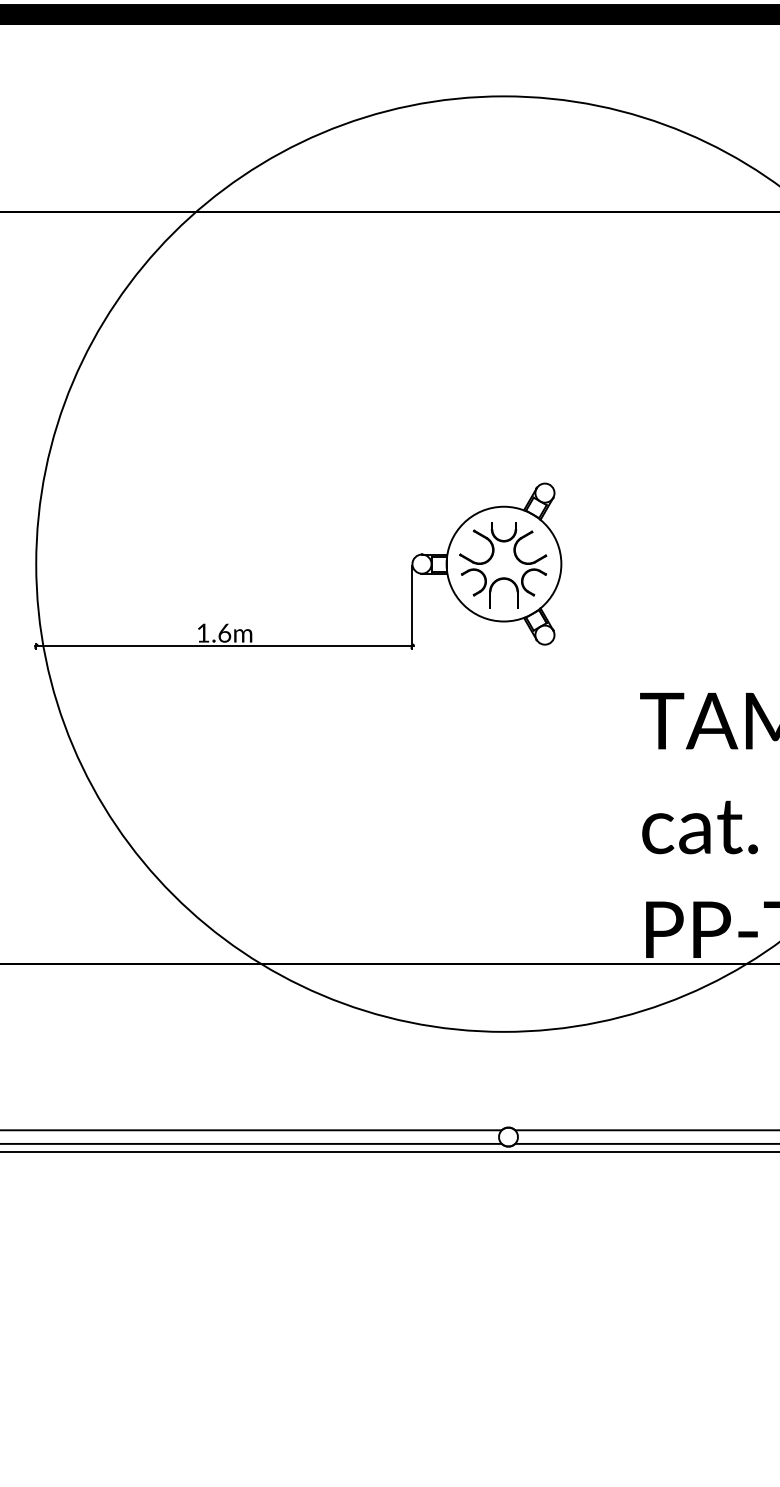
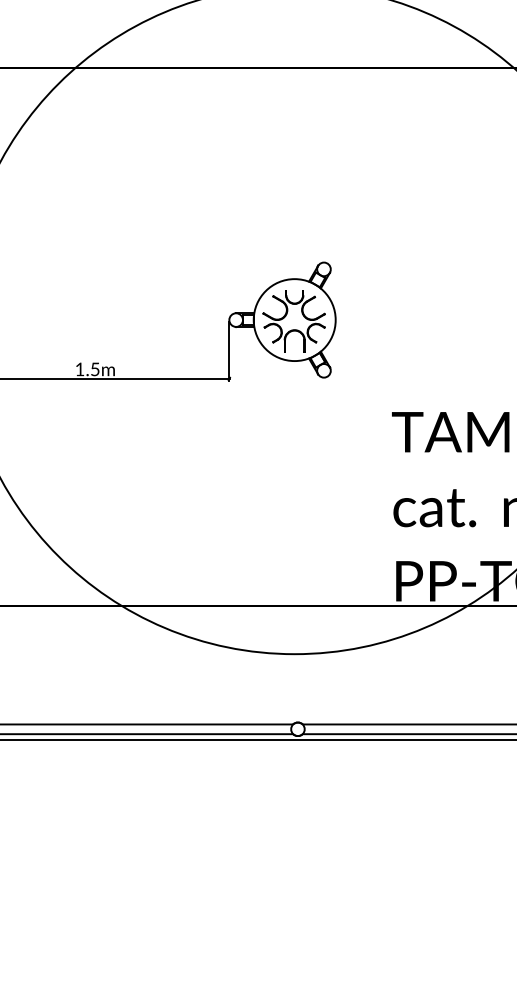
text: (224, 632) -> (95, 368), 1.6m -> 1.5m

